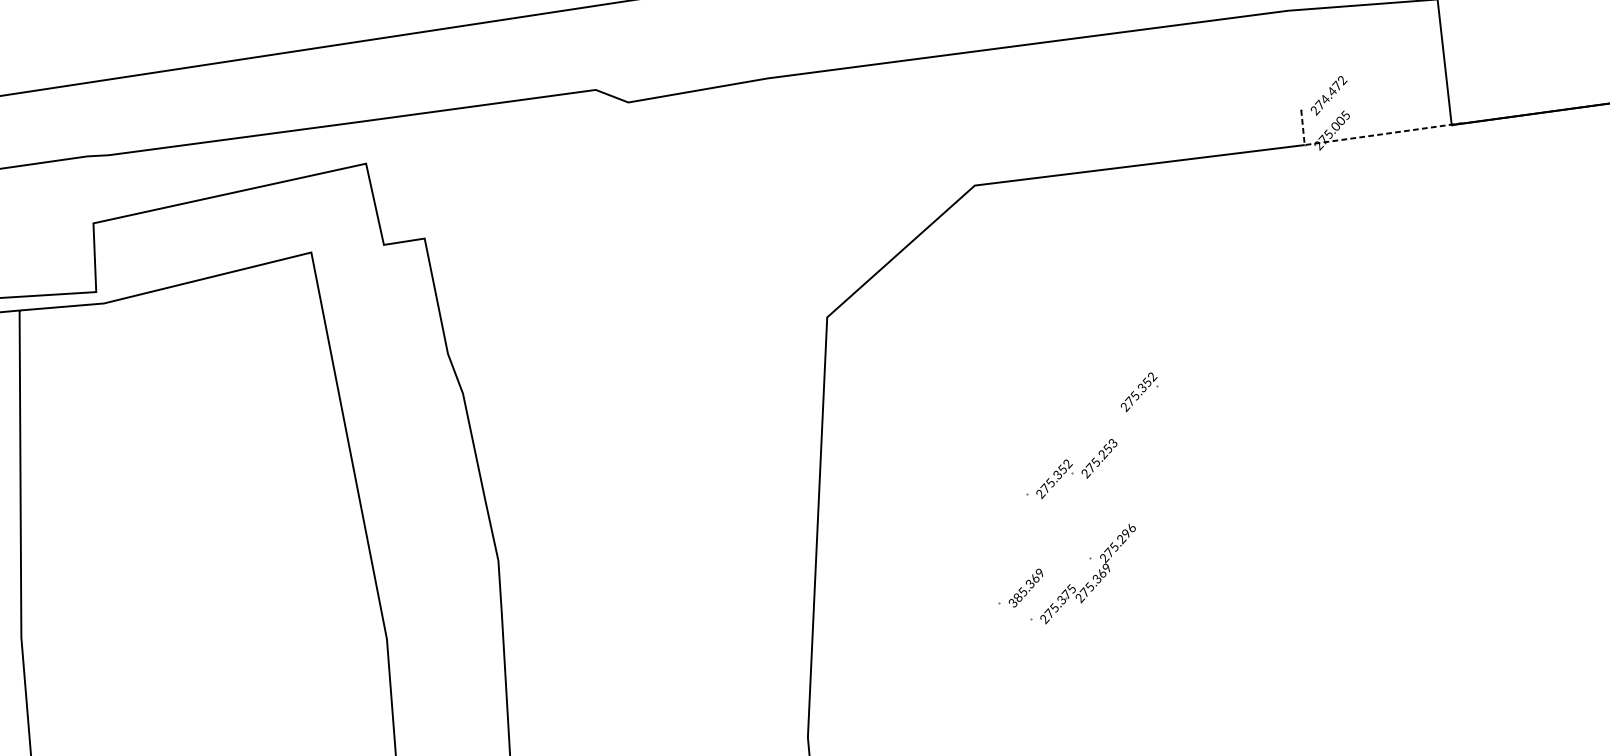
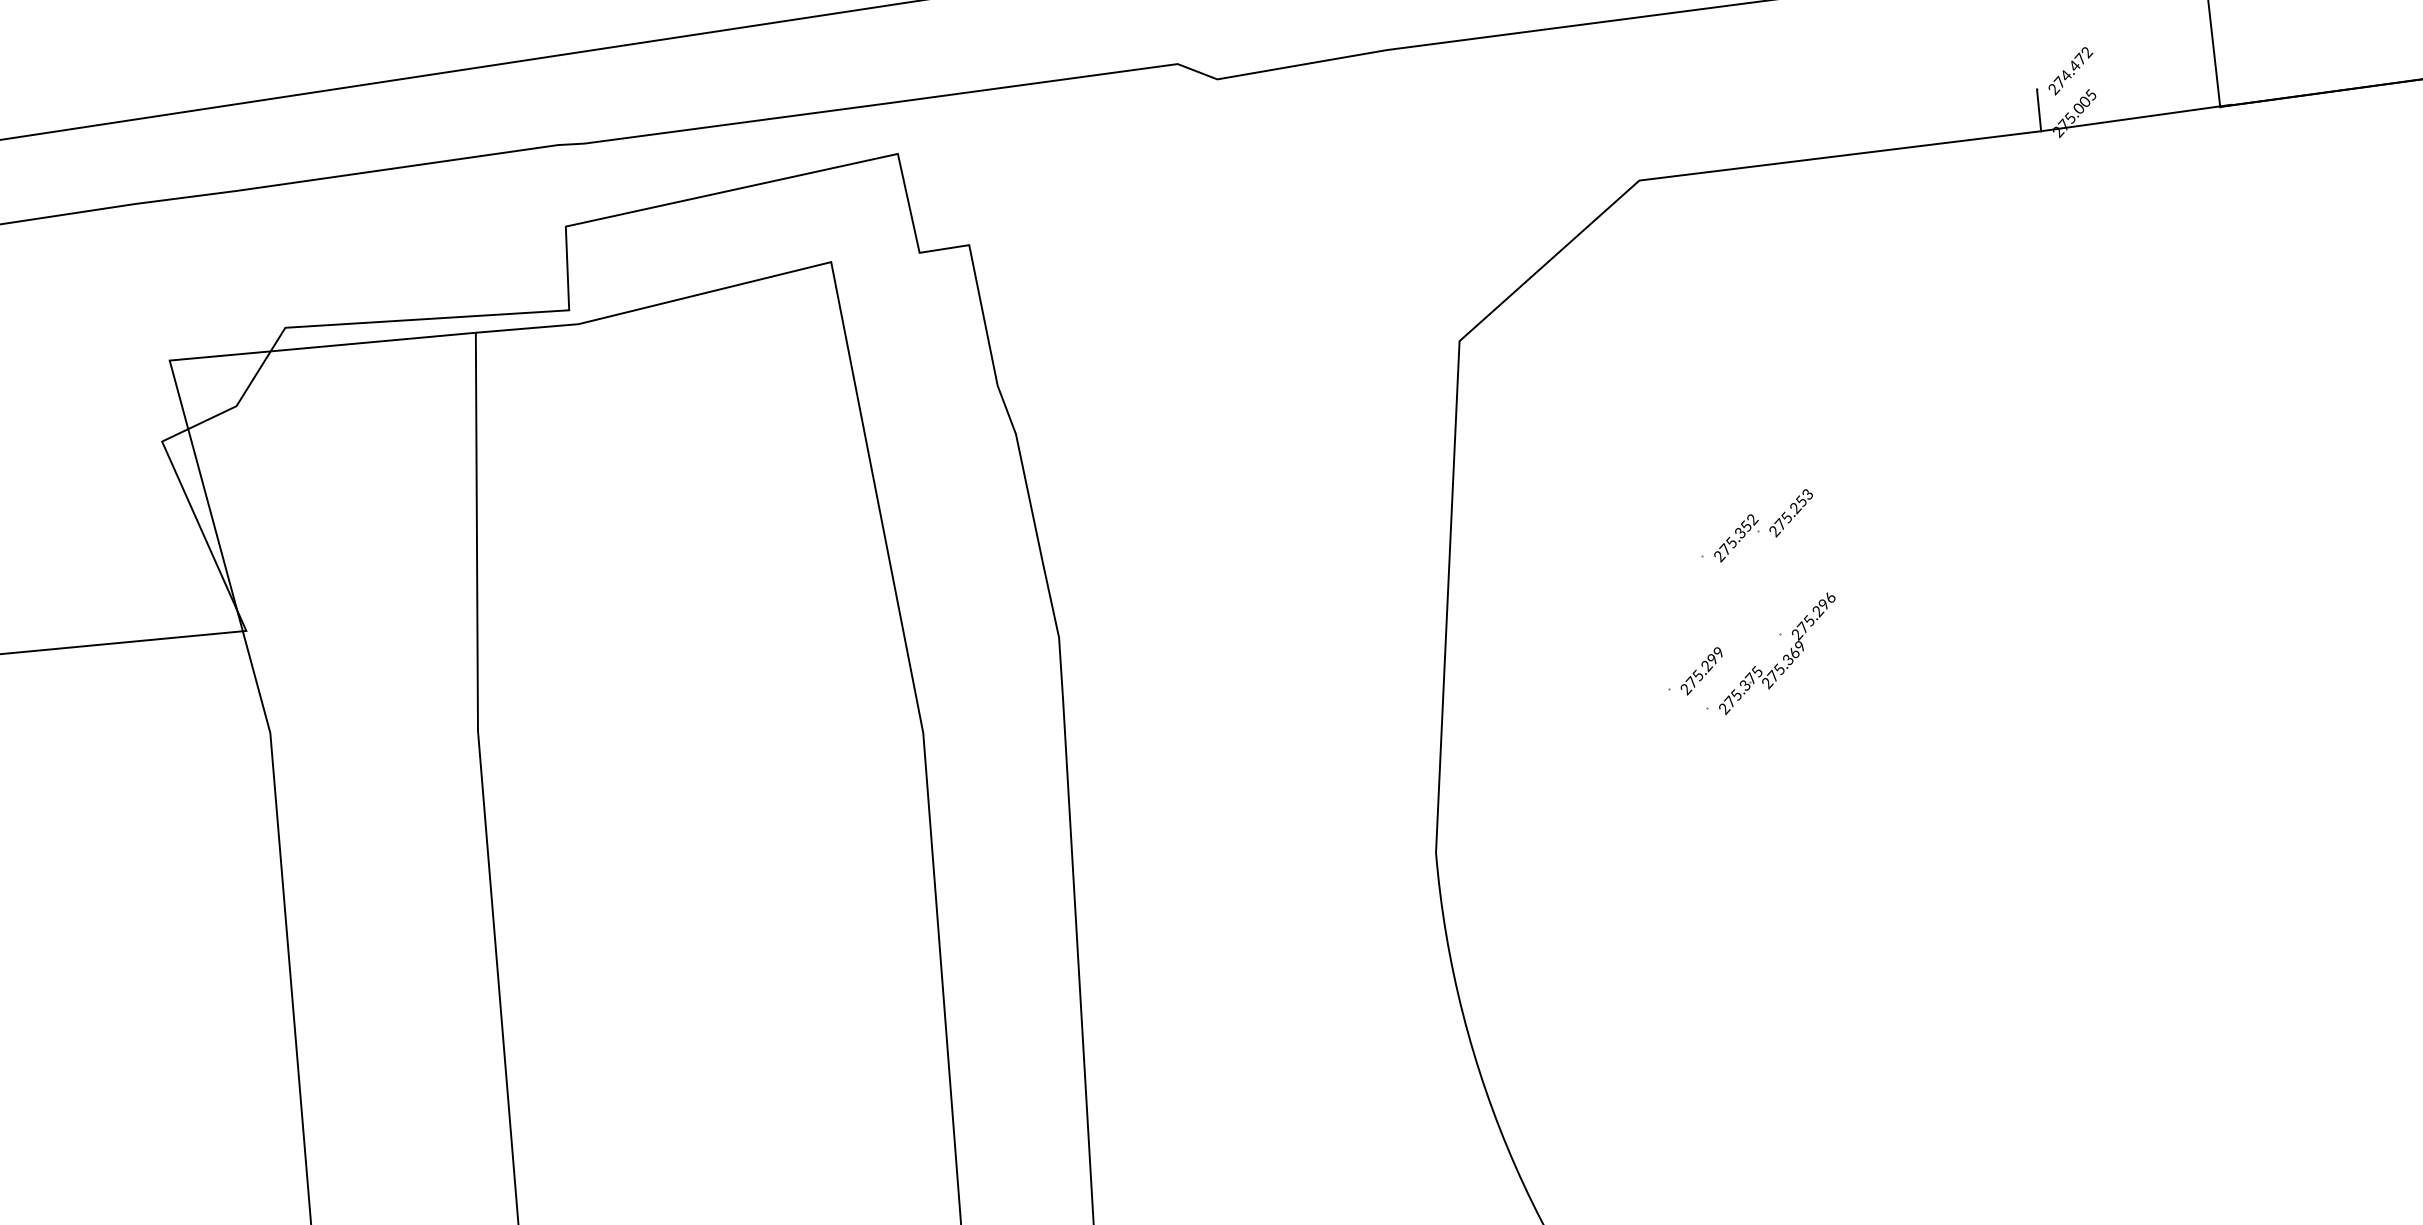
line: (1365, 136) -> (2115, 120), dashed -> solid
part: (1139, 392) -> (1839, 432), removed
text: (1025, 591) -> (1701, 674), 385.369 -> 275.299

